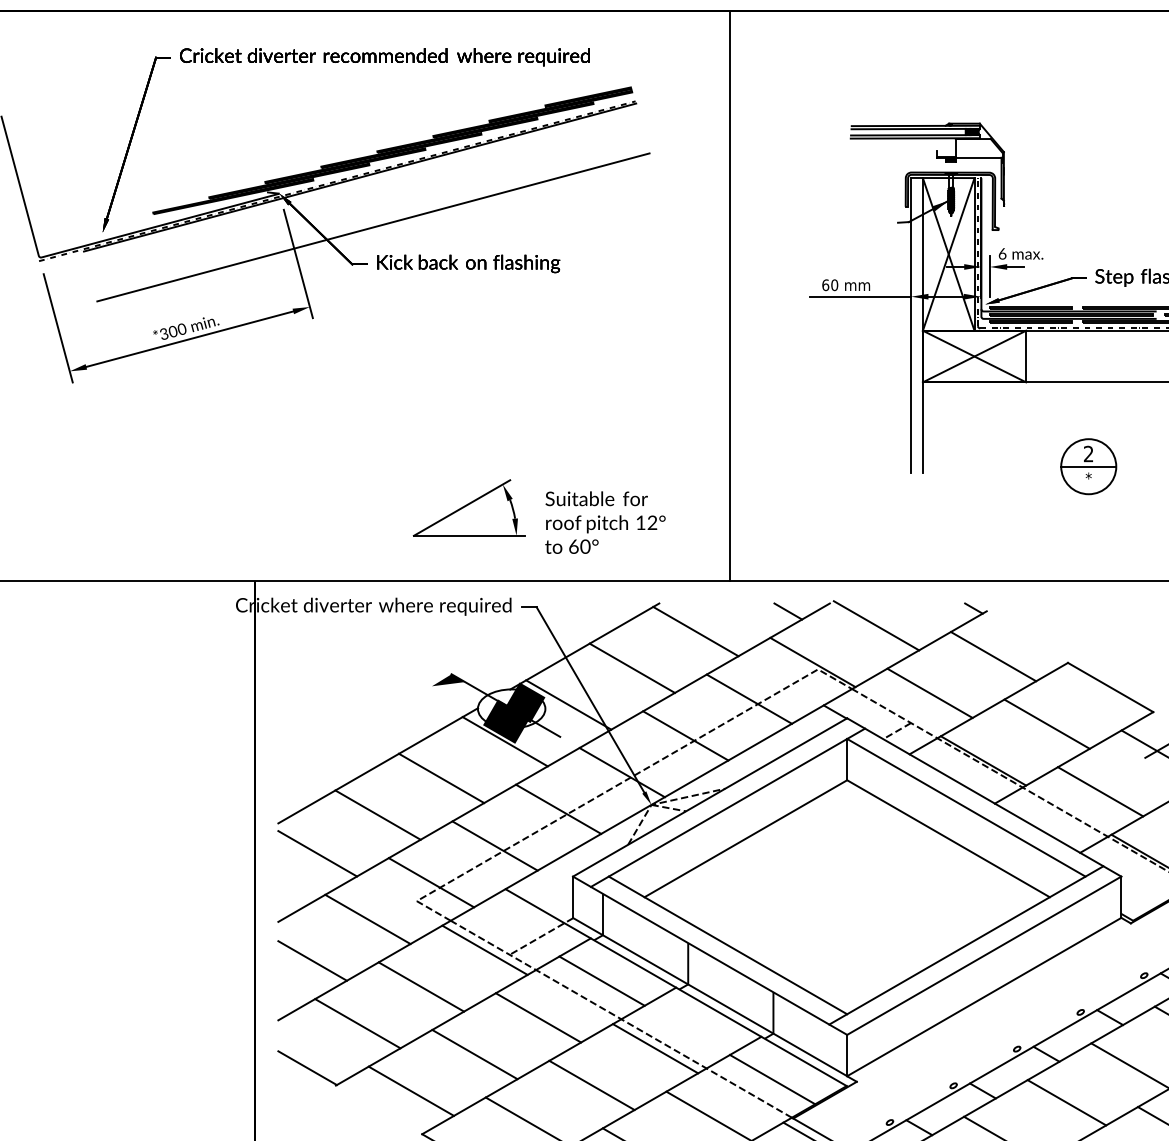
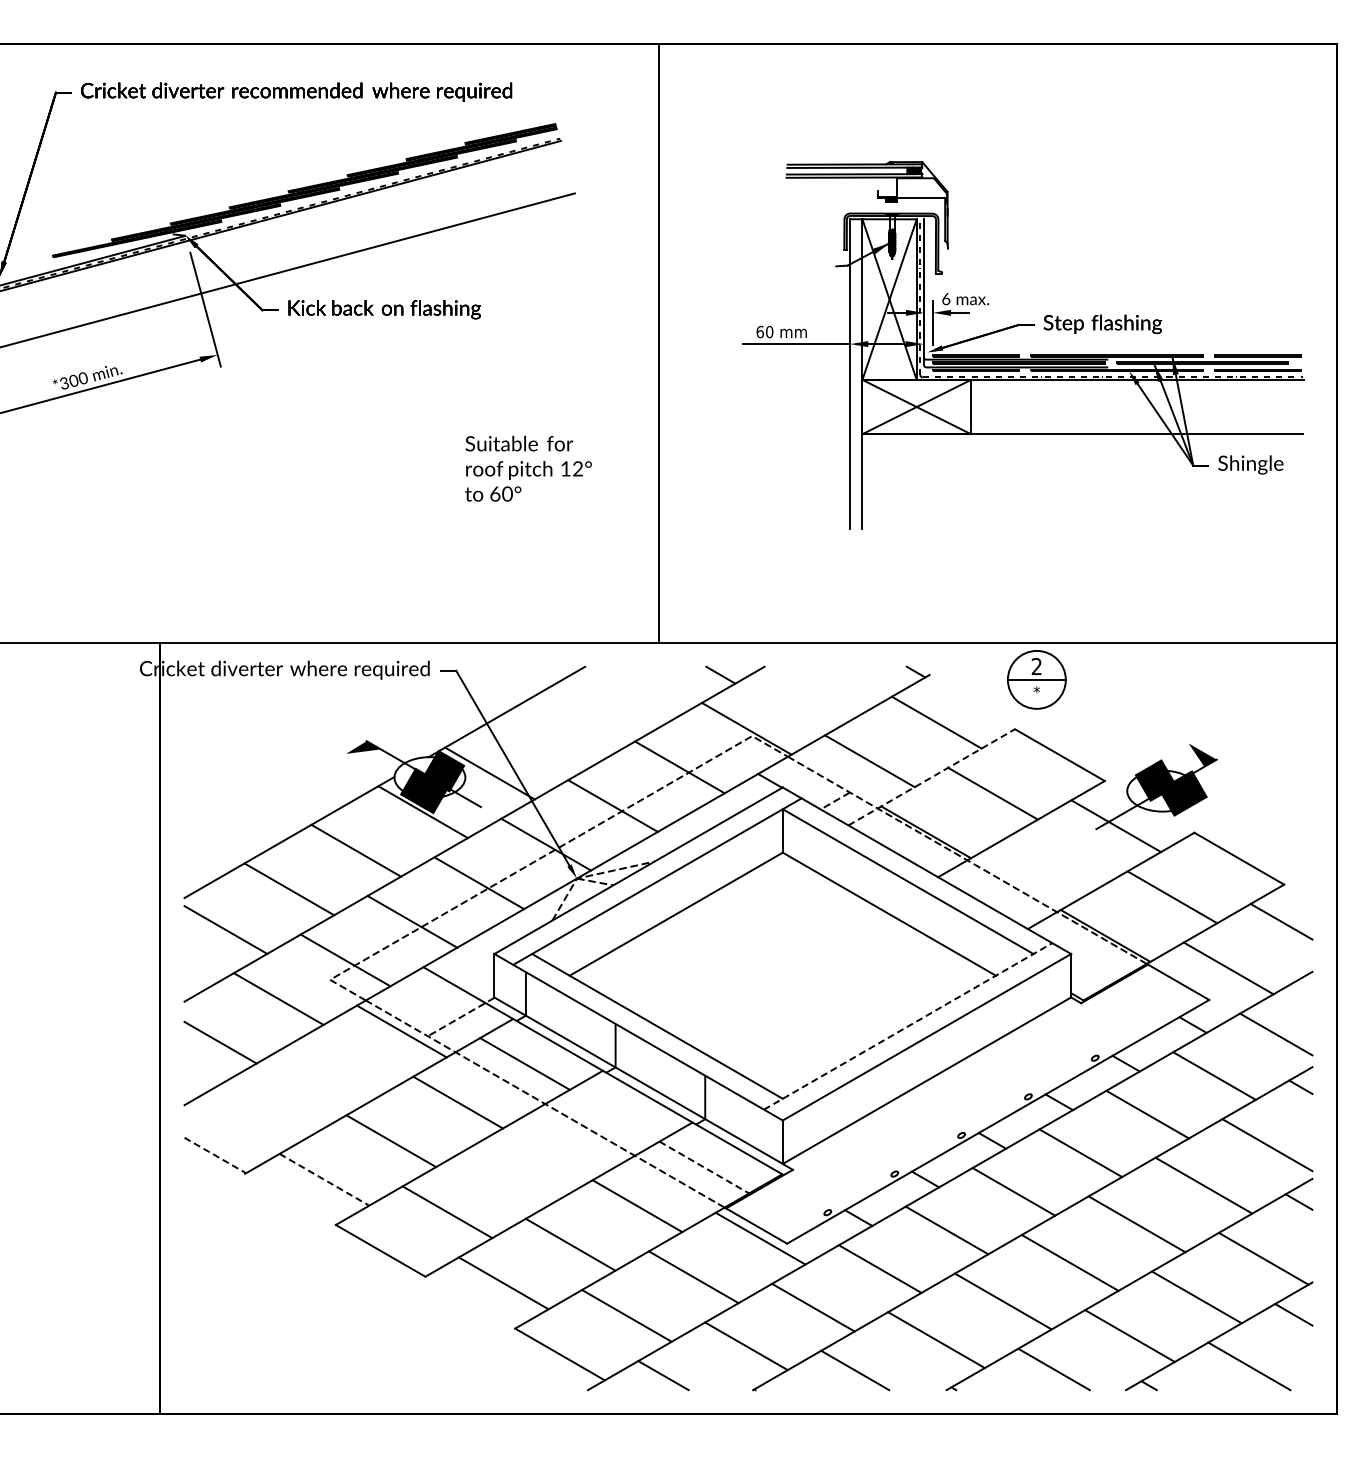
part: (1088, 466) -> (1036, 679), moved
part: (469, 508) -> (385, 566), removed
text: (605, 522) -> (528, 468), moved
line: (876, 626) -> (813, 690), removed
line: (695, 631) -> (623, 696), removed
line: (632, 667) -> (556, 734), removed
line: (989, 708) -> (932, 777), solid -> dashed
line: (1100, 791) -> (1049, 864), removed
line: (966, 945) -> (908, 1026), solid -> dashed
line: (420, 987) -> (334, 1070), removed
line: (358, 1023) -> (268, 1108), removed
line: (655, 1048) -> (581, 1134), removed
line: (307, 1068) -> (215, 1155), solid -> dashed
line: (772, 1079) -> (704, 1167), solid -> dashed
line: (592, 1085) -> (514, 1173), removed
line: (411, 1090) -> (324, 1179), solid -> dashed

